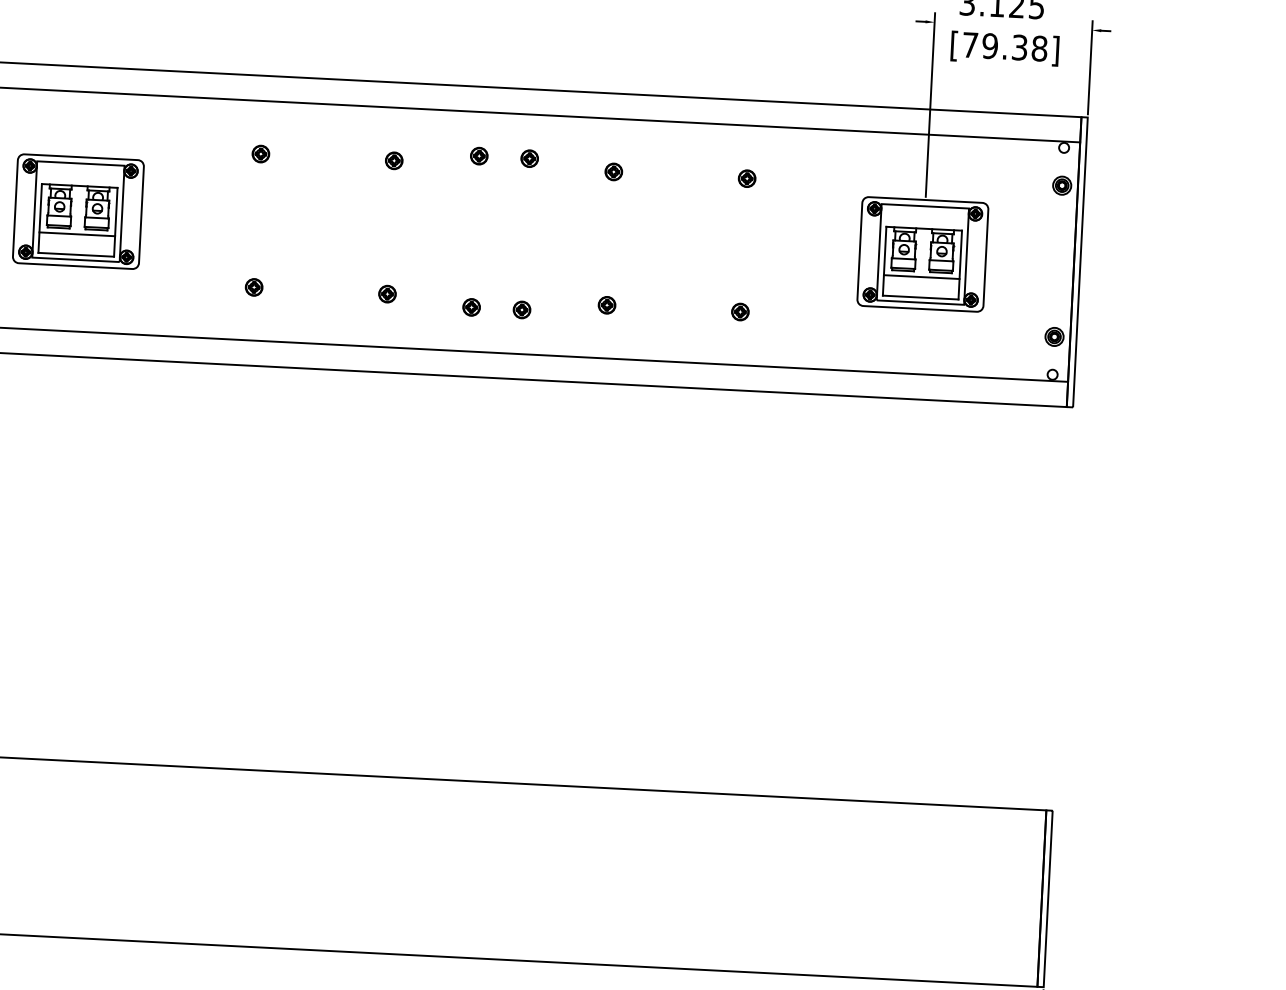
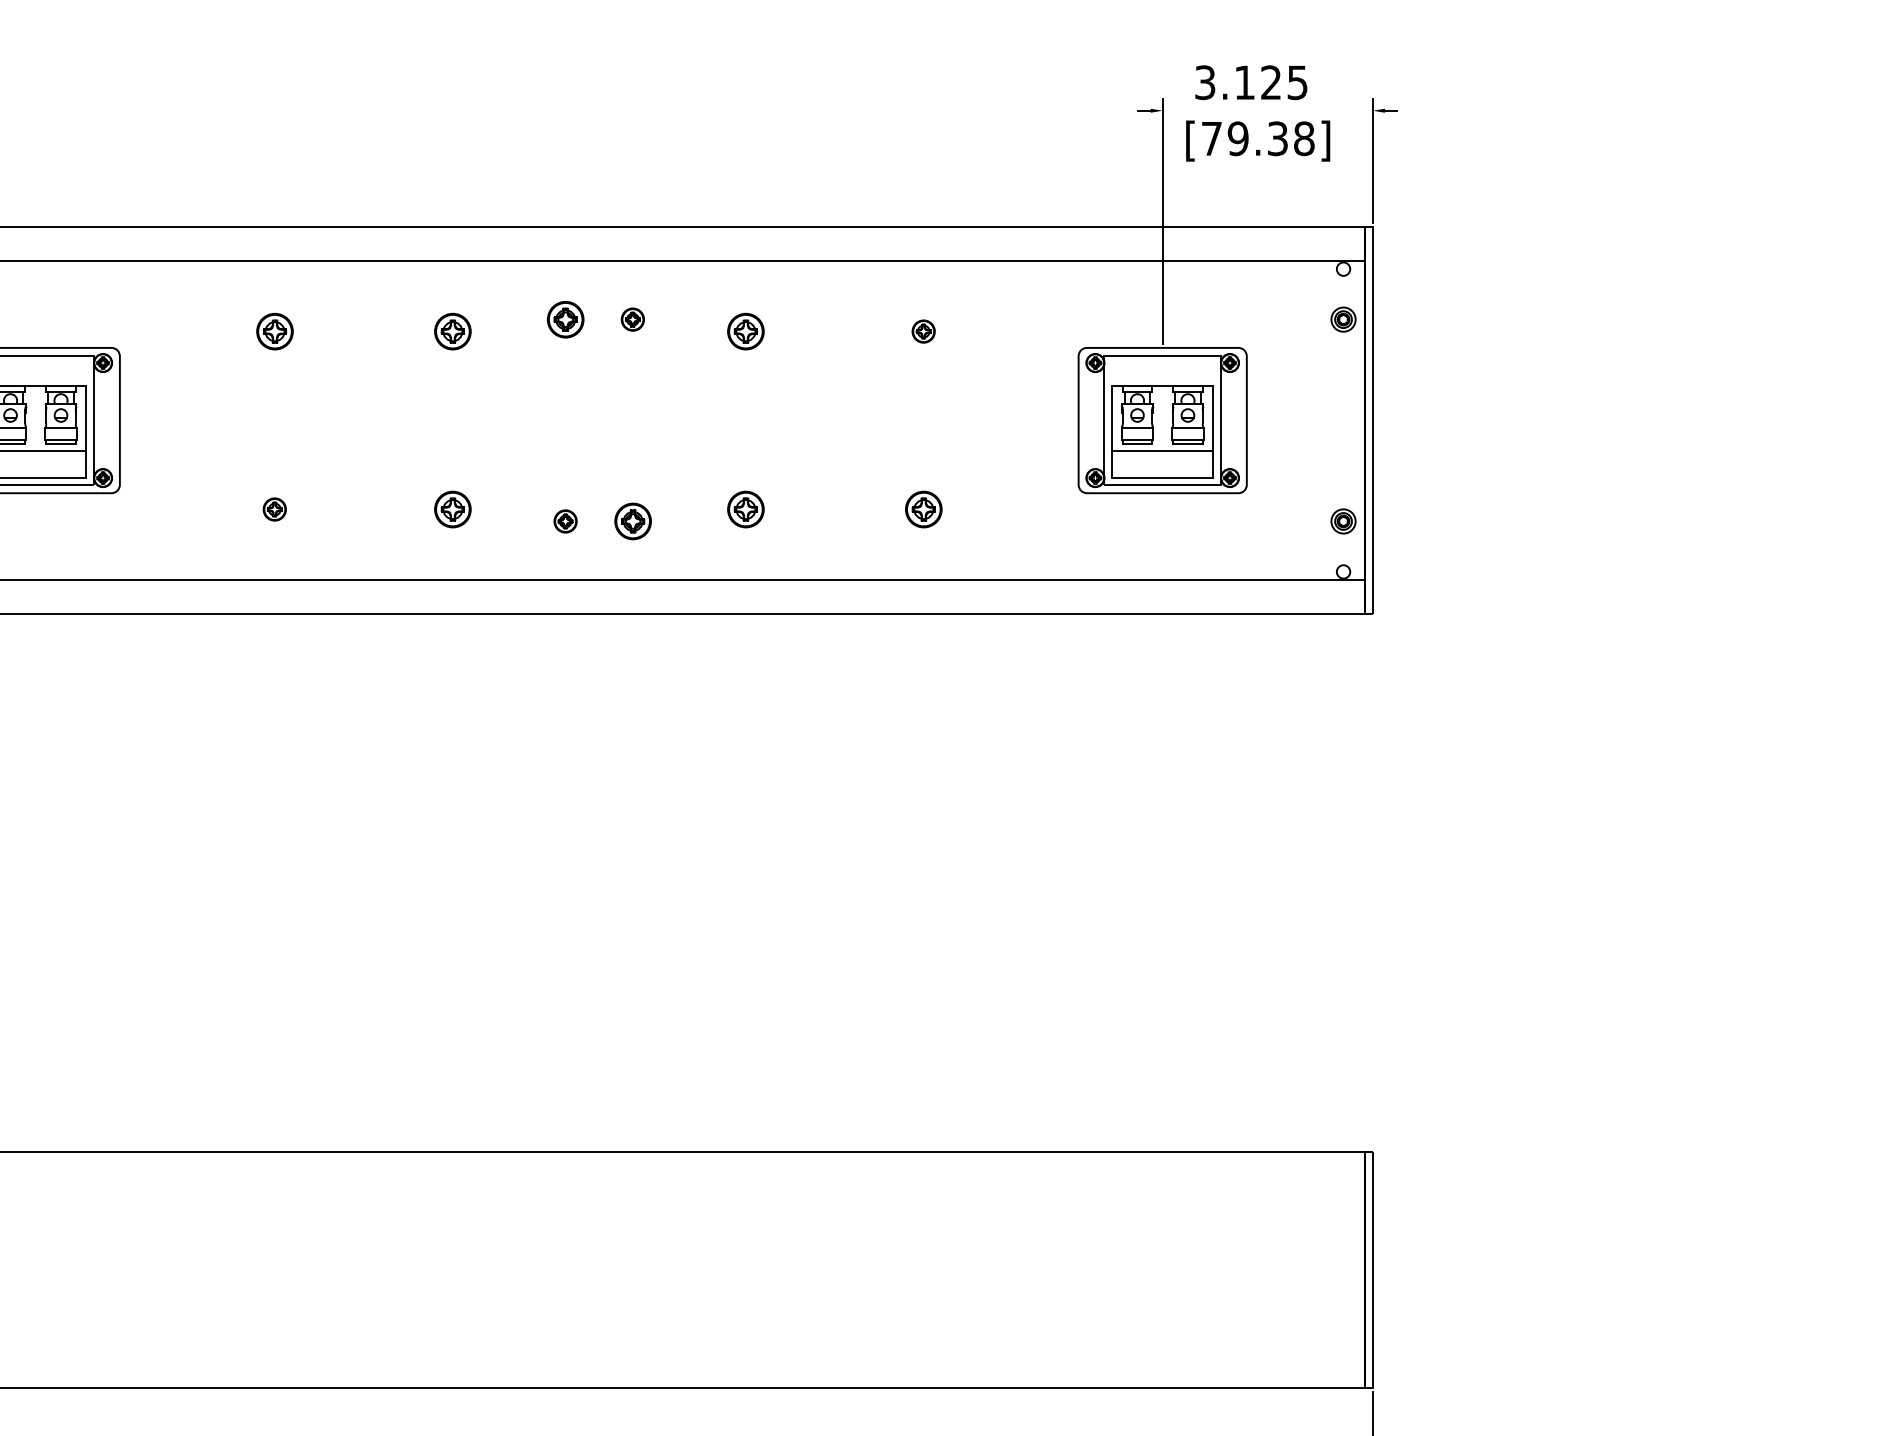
part: (260, 154) -> (274, 331), size x1.6
part: (479, 156) -> (565, 319), size x1.6
part: (394, 160) -> (452, 331), size x1.6
part: (613, 171) -> (745, 331), size x1.6
part: (387, 294) -> (452, 509), size x1.6
part: (606, 305) -> (745, 509), size x1.6
part: (521, 309) -> (632, 521), size x1.6
part: (740, 312) -> (923, 509), size x1.6

